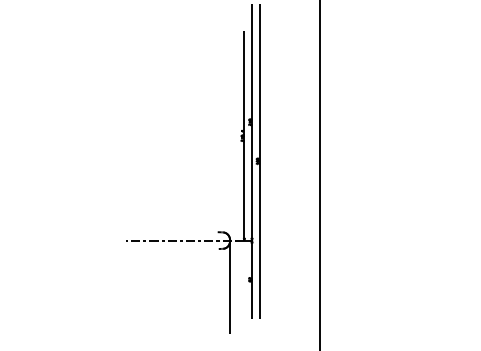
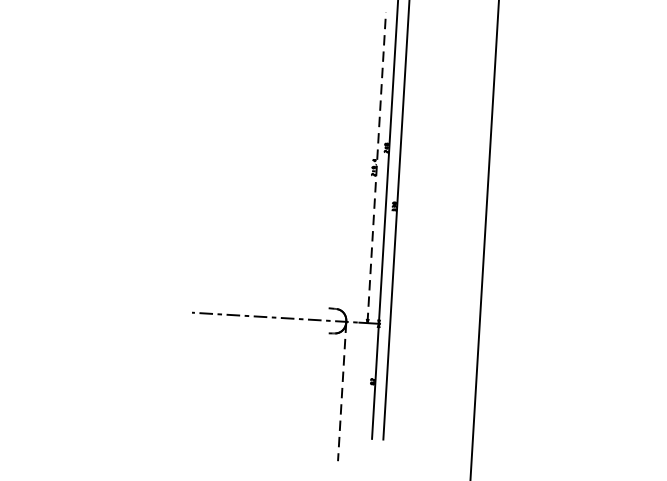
line: (244, 136) -> (376, 168), solid -> dashed
line: (230, 287) -> (342, 391), solid -> dashed

